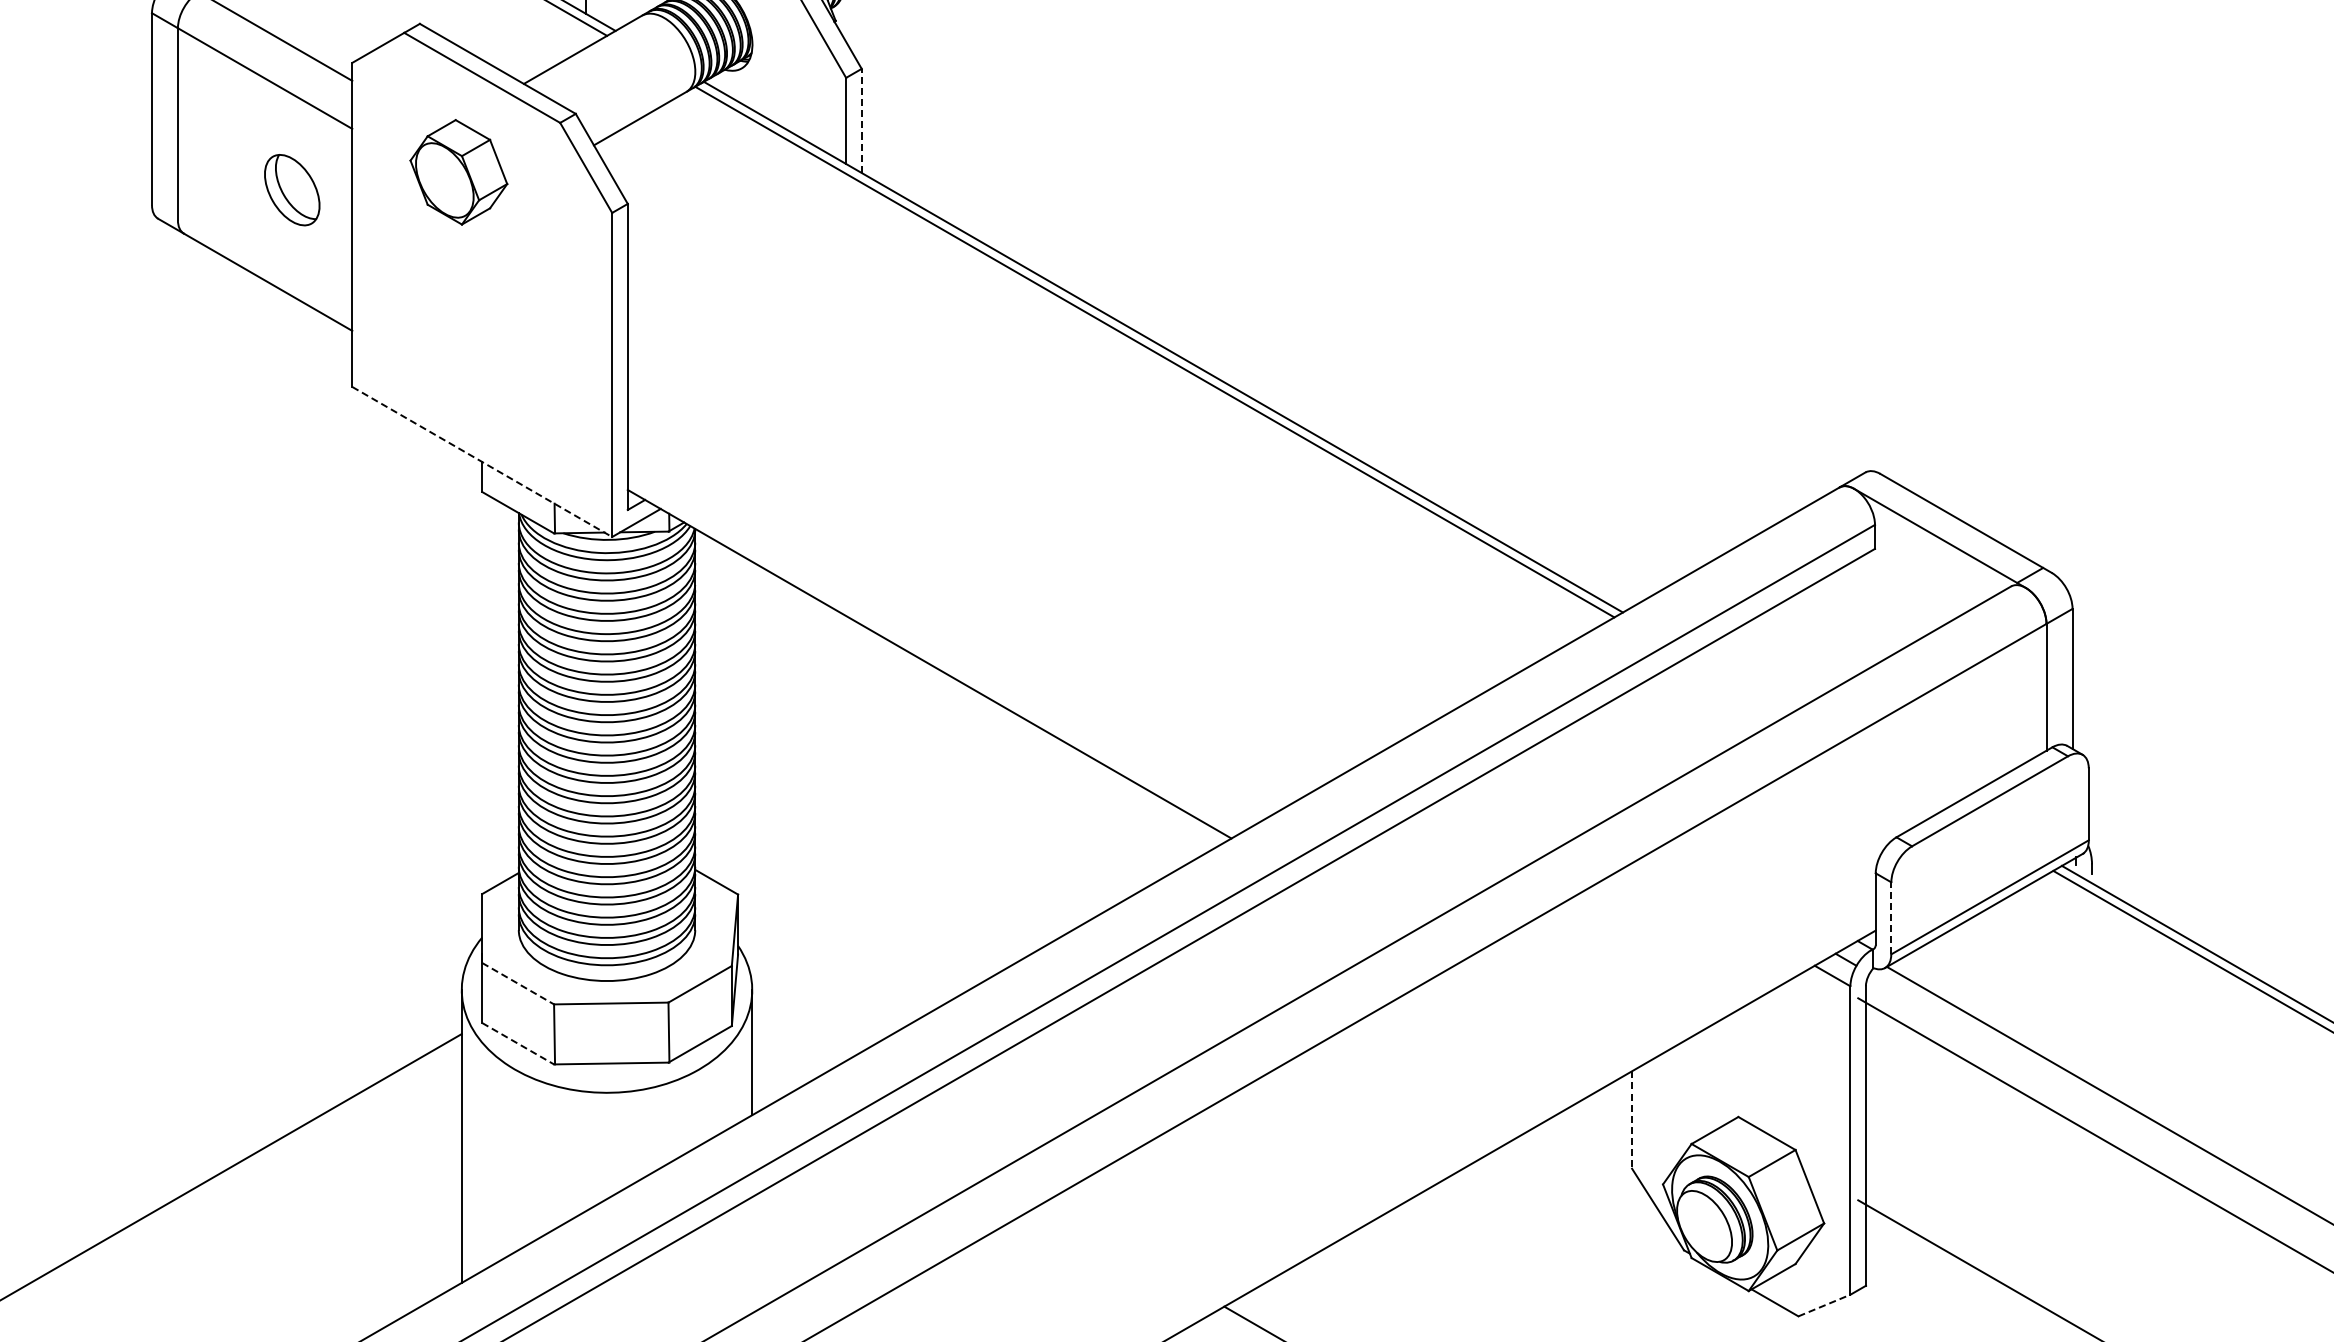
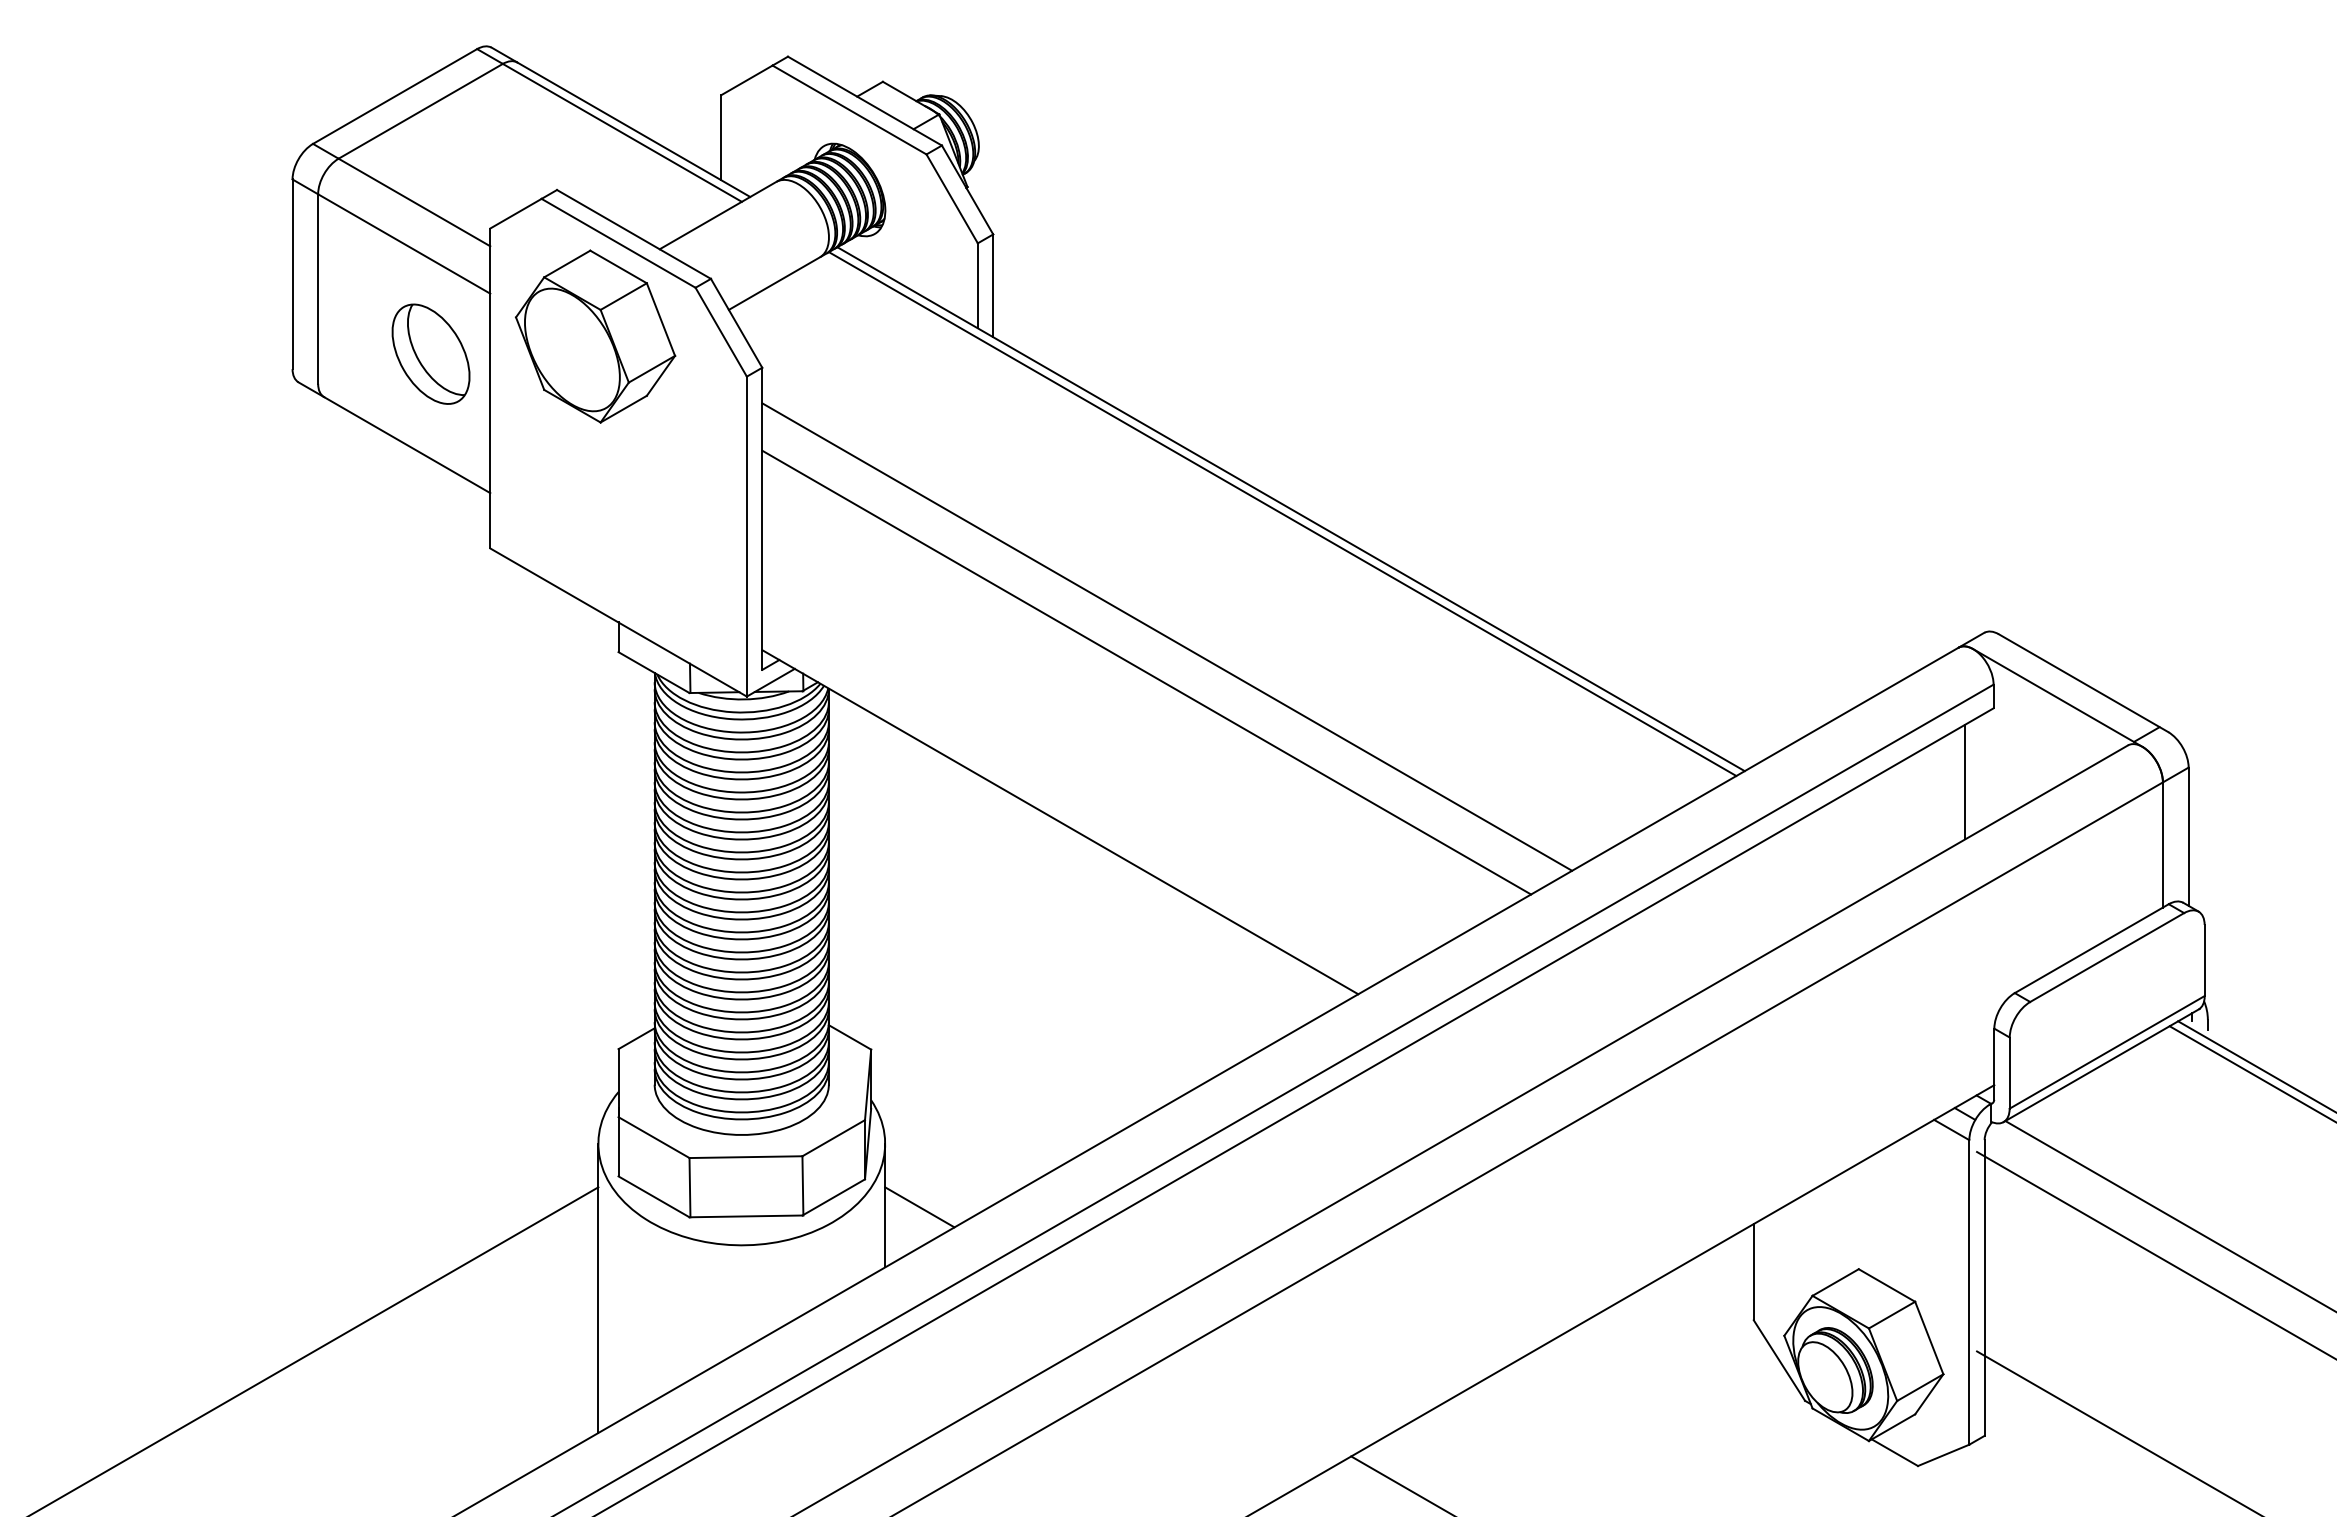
line: (861, 120) -> (993, 285), dashed -> solid
part: (458, 172) -> (595, 336), size x1.67
part: (291, 189) -> (430, 353), size x1.43
line: (483, 461) -> (619, 622), dashed -> solid
line: (1038, 476) -> (1167, 636), added
line: (1016, 512) -> (1146, 672), added
line: (1846, 623) -> (1965, 781), added
line: (1891, 918) -> (2009, 1073), dashed -> solid
line: (518, 983) -> (654, 1137), dashed -> solid
line: (518, 1043) -> (654, 1196), dashed -> solid
line: (787, 1054) -> (919, 1207), added
line: (1631, 1120) -> (1753, 1272), dashed -> solid
line: (1824, 1305) -> (1943, 1455), dashed -> solid

